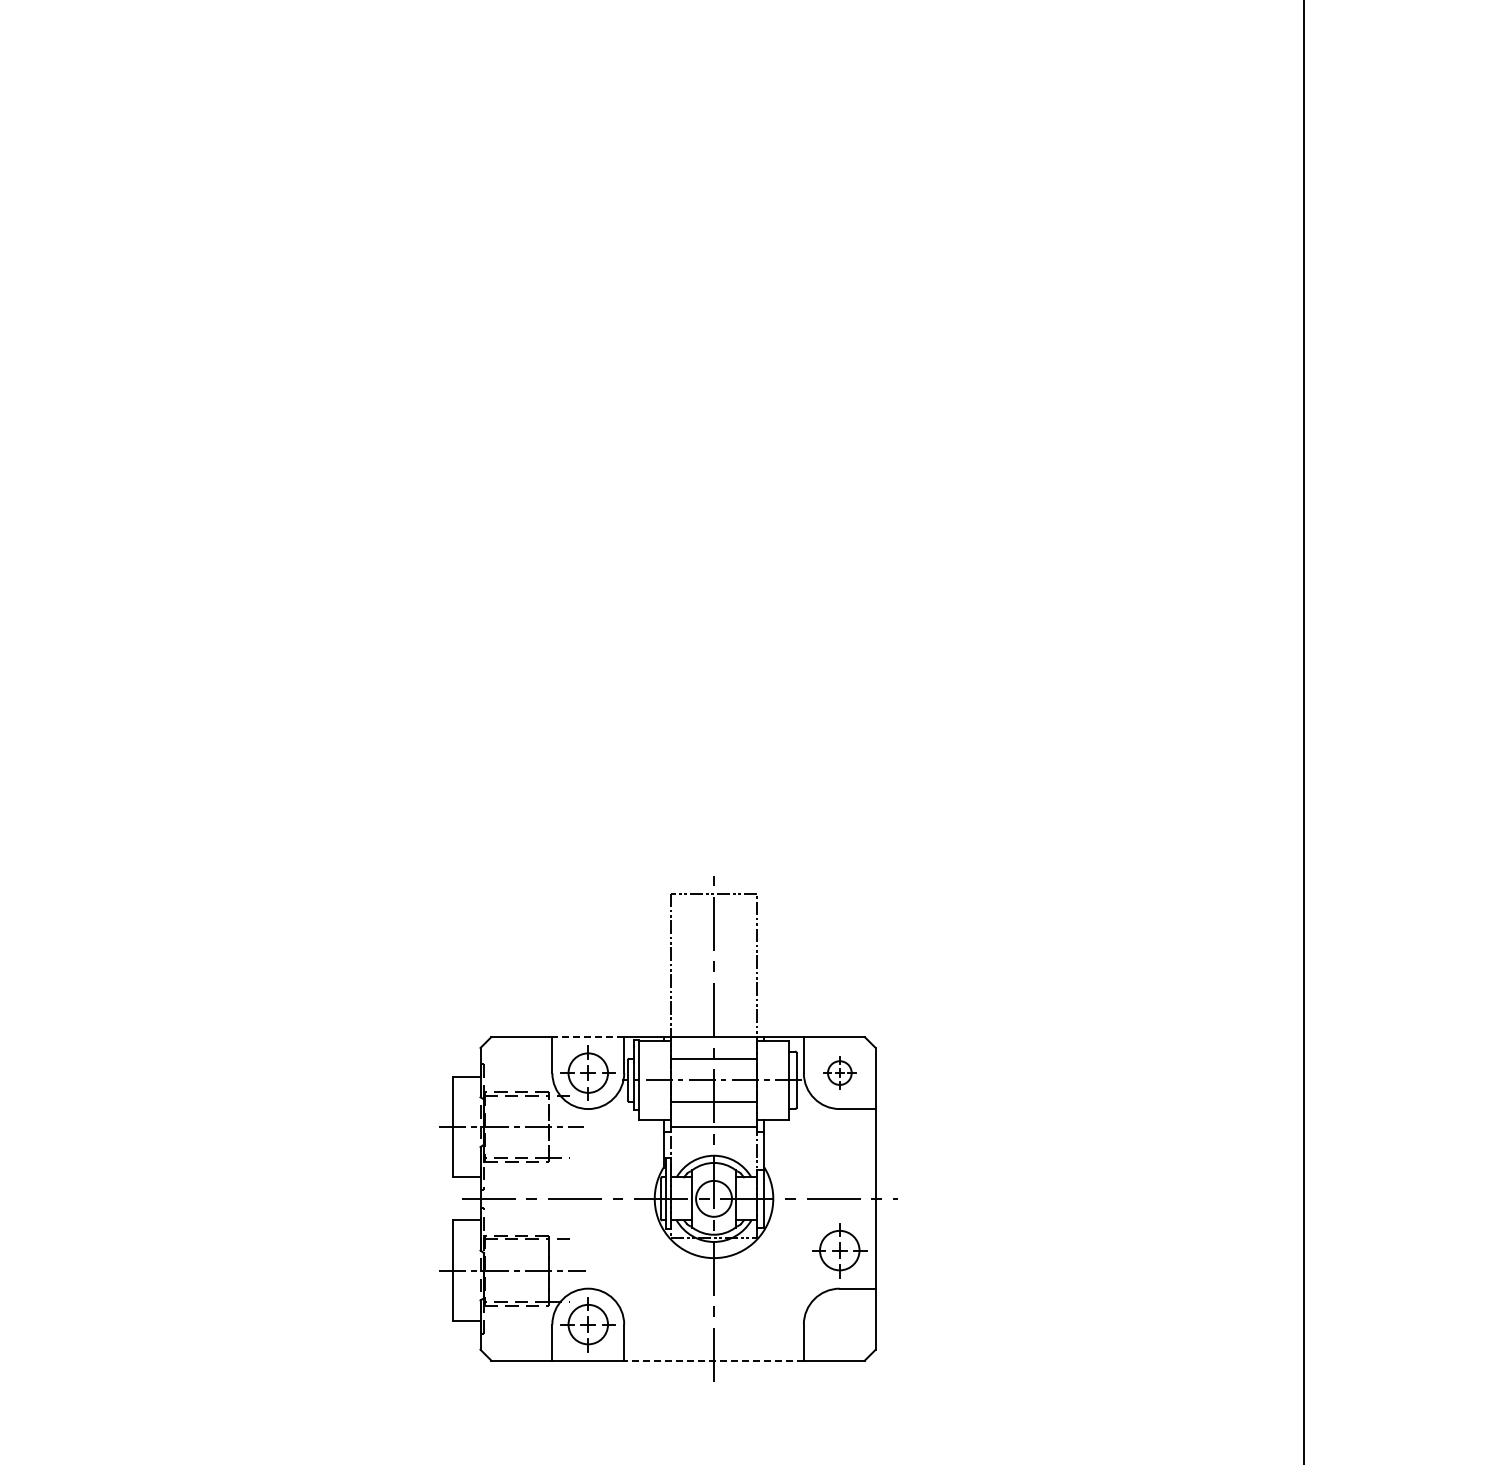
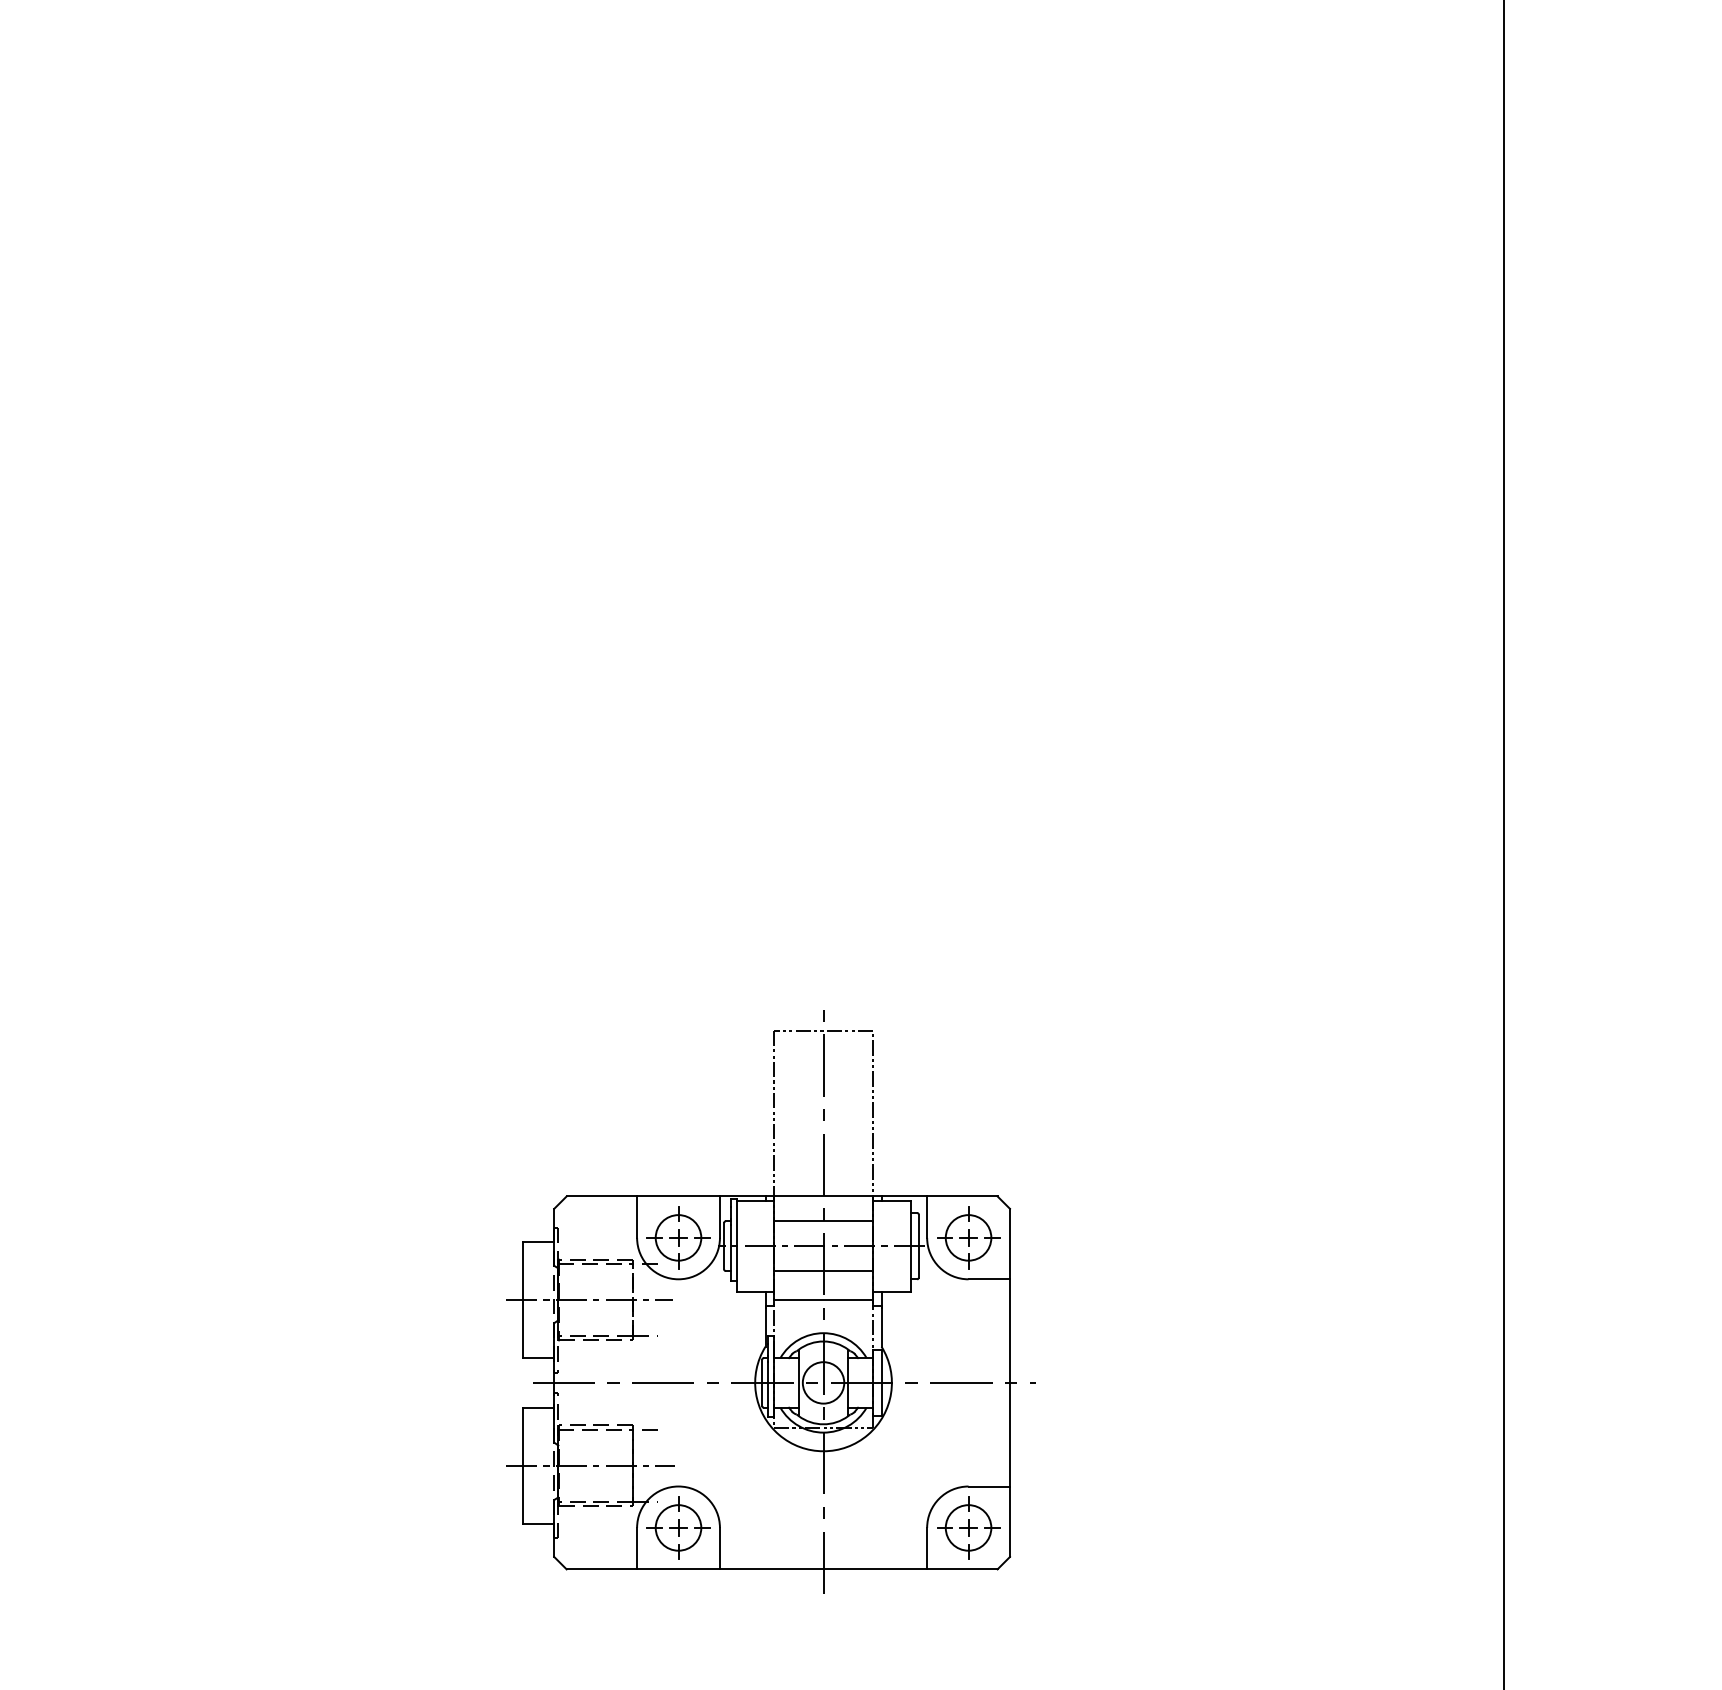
line: (588, 1037) -> (678, 1196), dashed -> solid
part: (839, 1072) -> (968, 1237), size x1.67
part: (839, 1250) -> (968, 1527), moved
line: (714, 1360) -> (824, 1569), dashed -> solid

